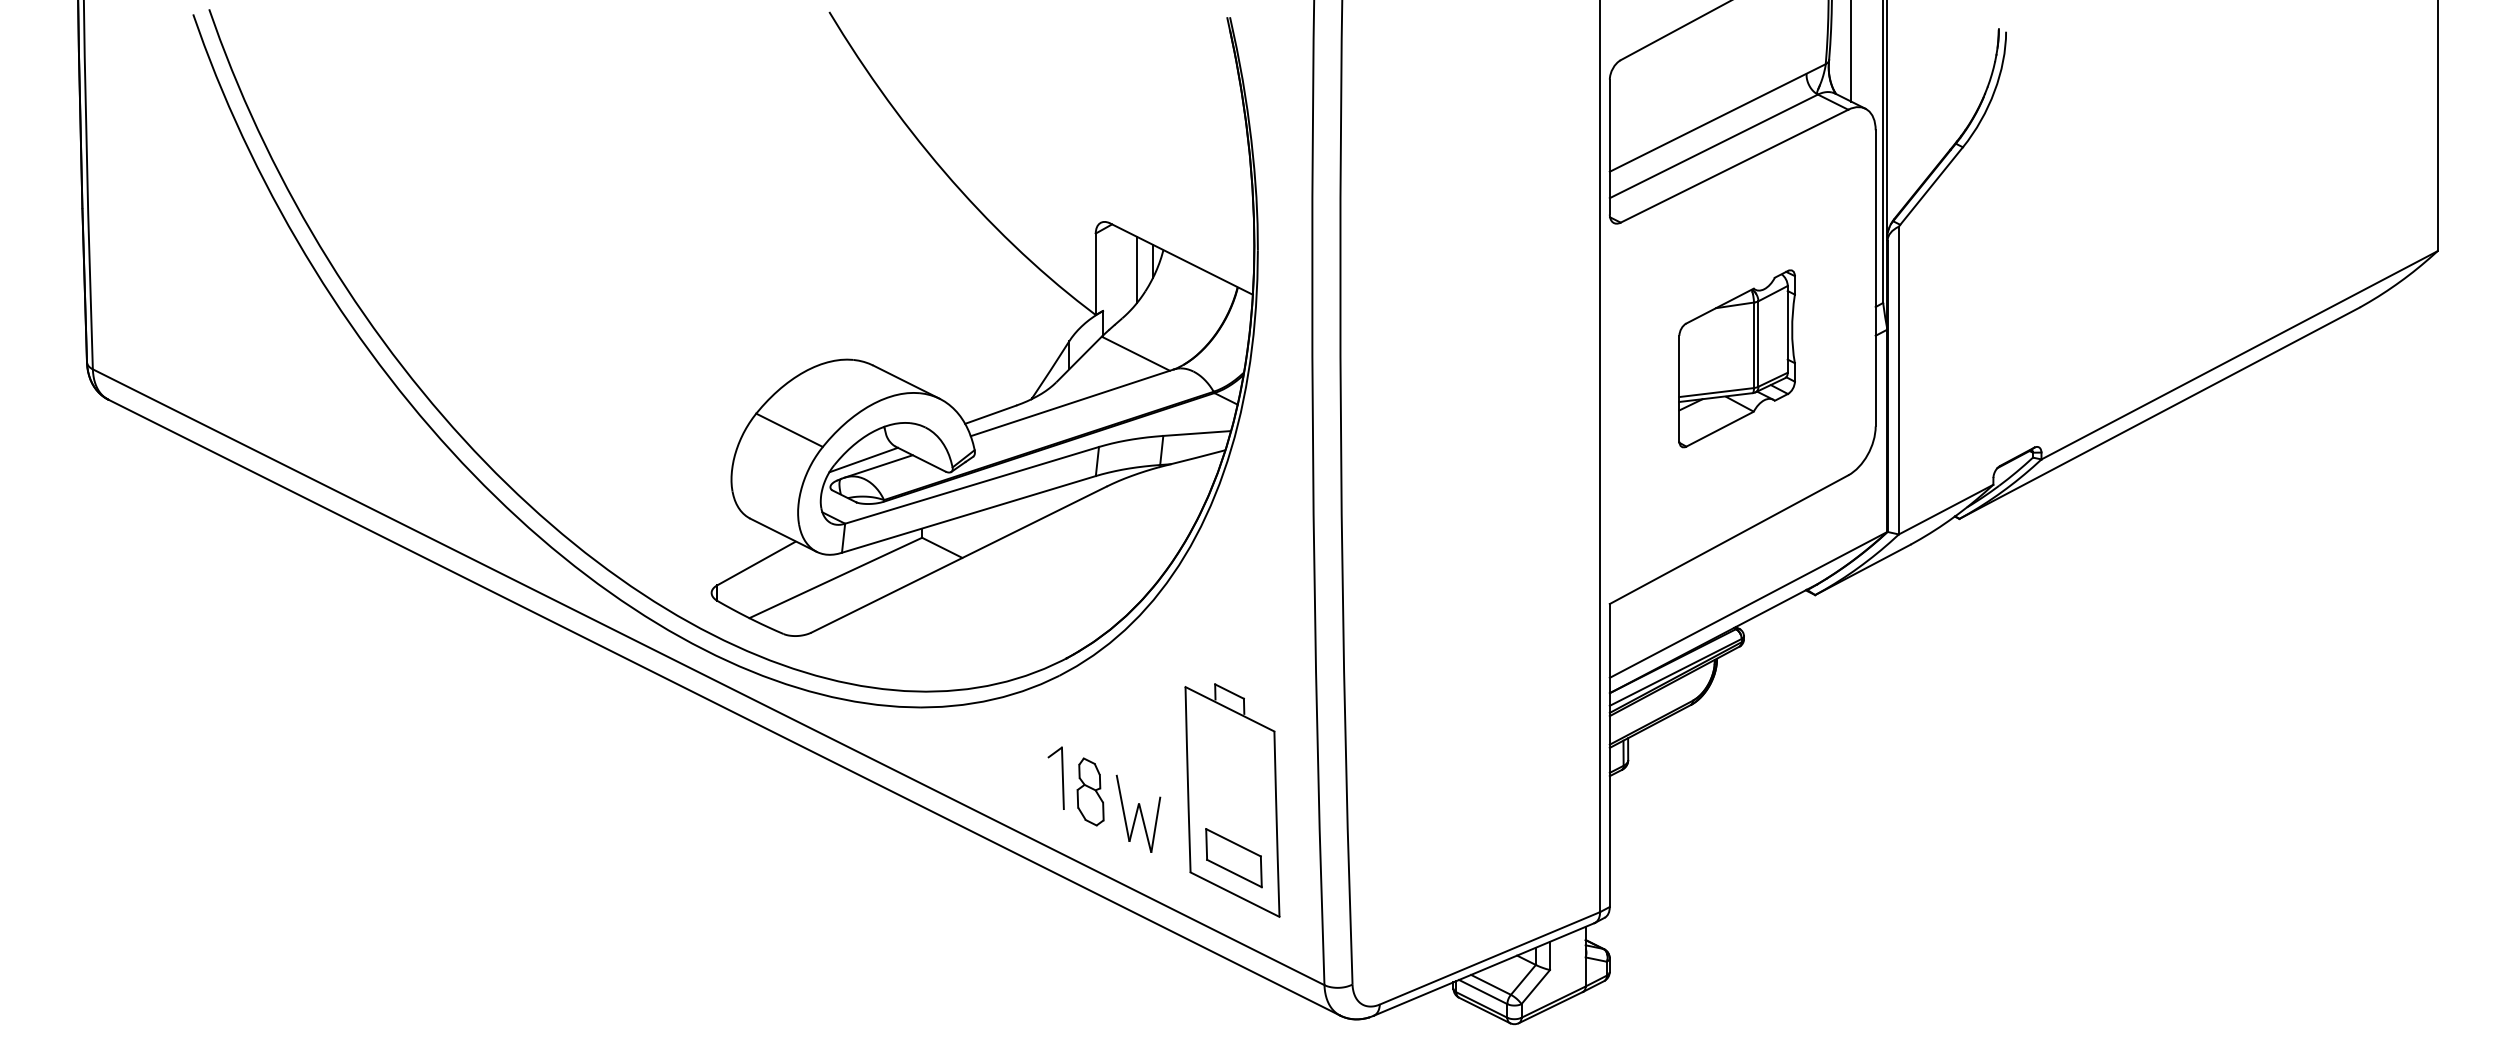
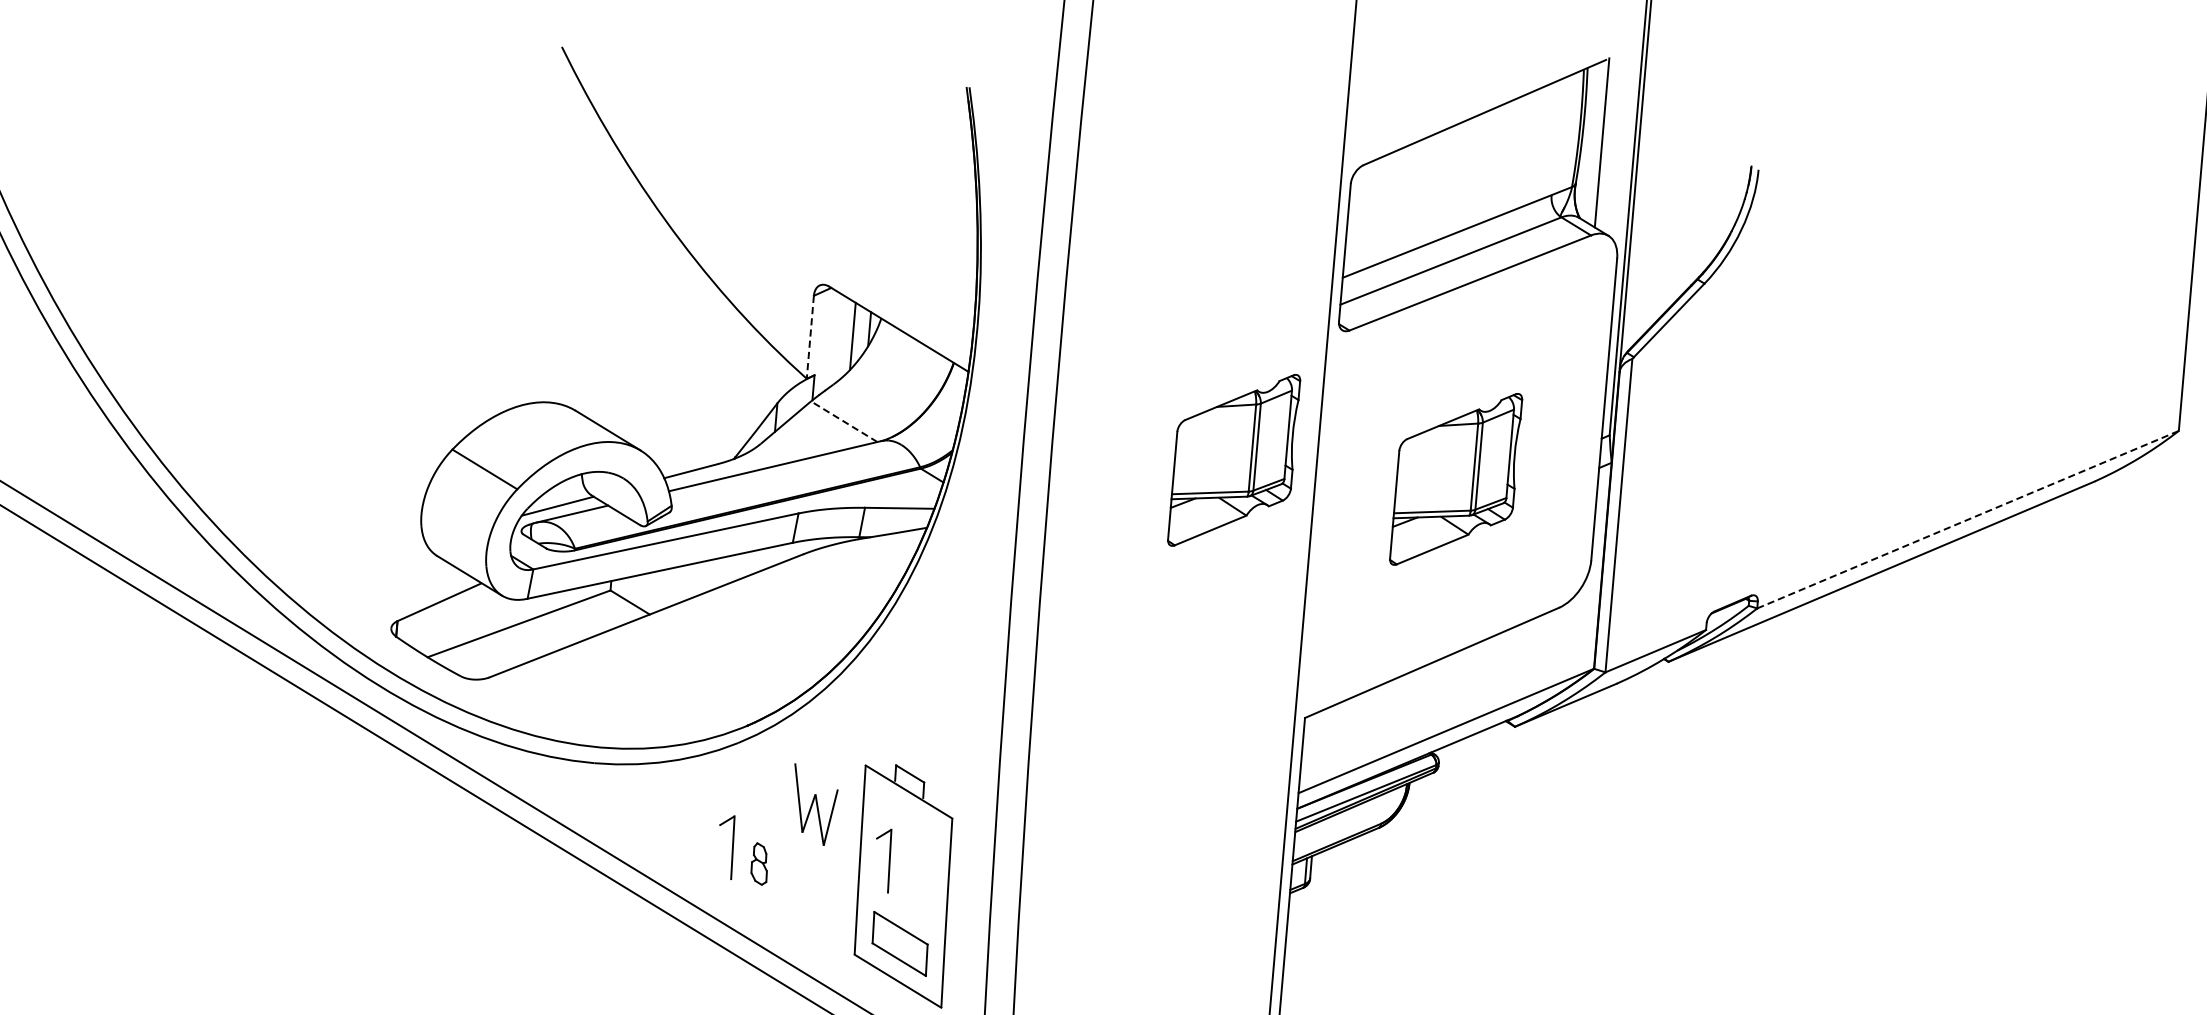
line: (1095, 274) -> (810, 337), solid -> dashed
line: (1135, 353) -> (843, 421), solid -> dashed
line: (2239, 355) -> (1967, 519), solid -> dashed
part: (1518, 358) -> (1233, 459), added
part: (1215, 774) -> (888, 857), added
part: (1090, 791) -> (759, 863), size x0.6
part: (1138, 813) -> (814, 804), moved

